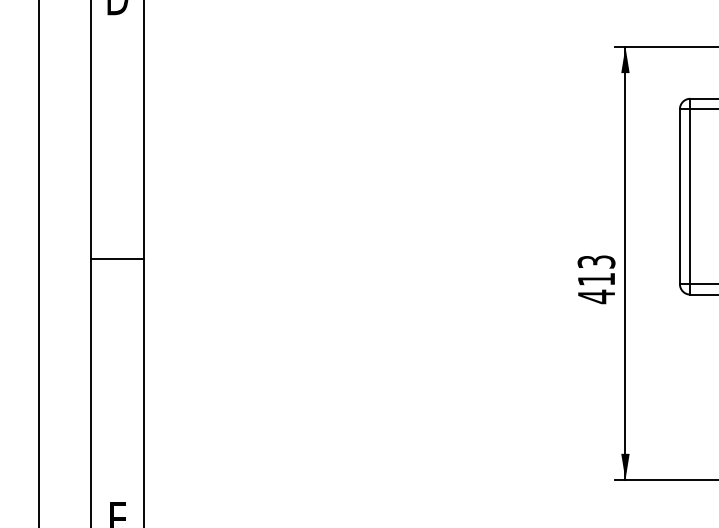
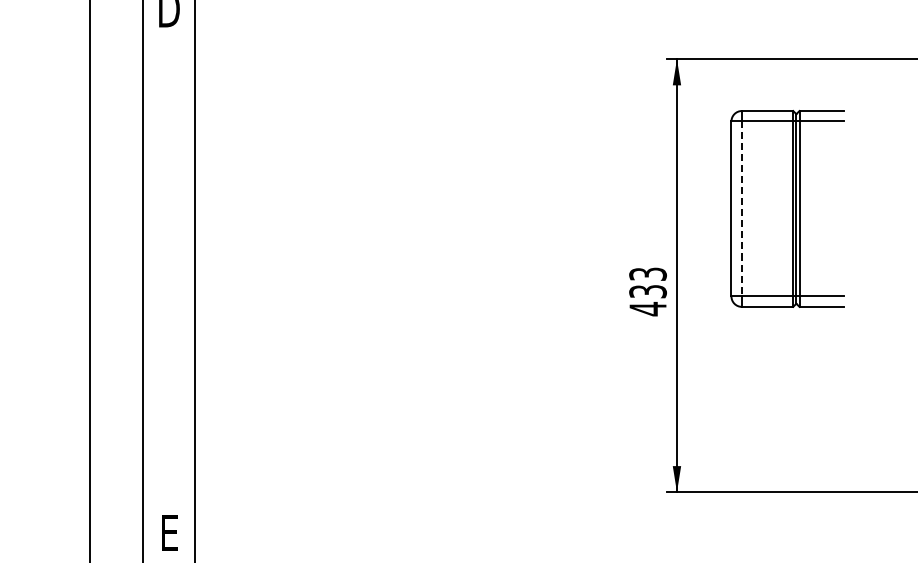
line: (689, 197) -> (741, 209), solid -> dashed
line: (116, 259) -> (168, 271), removed
text: (595, 279) -> (647, 291), 413 -> 433

